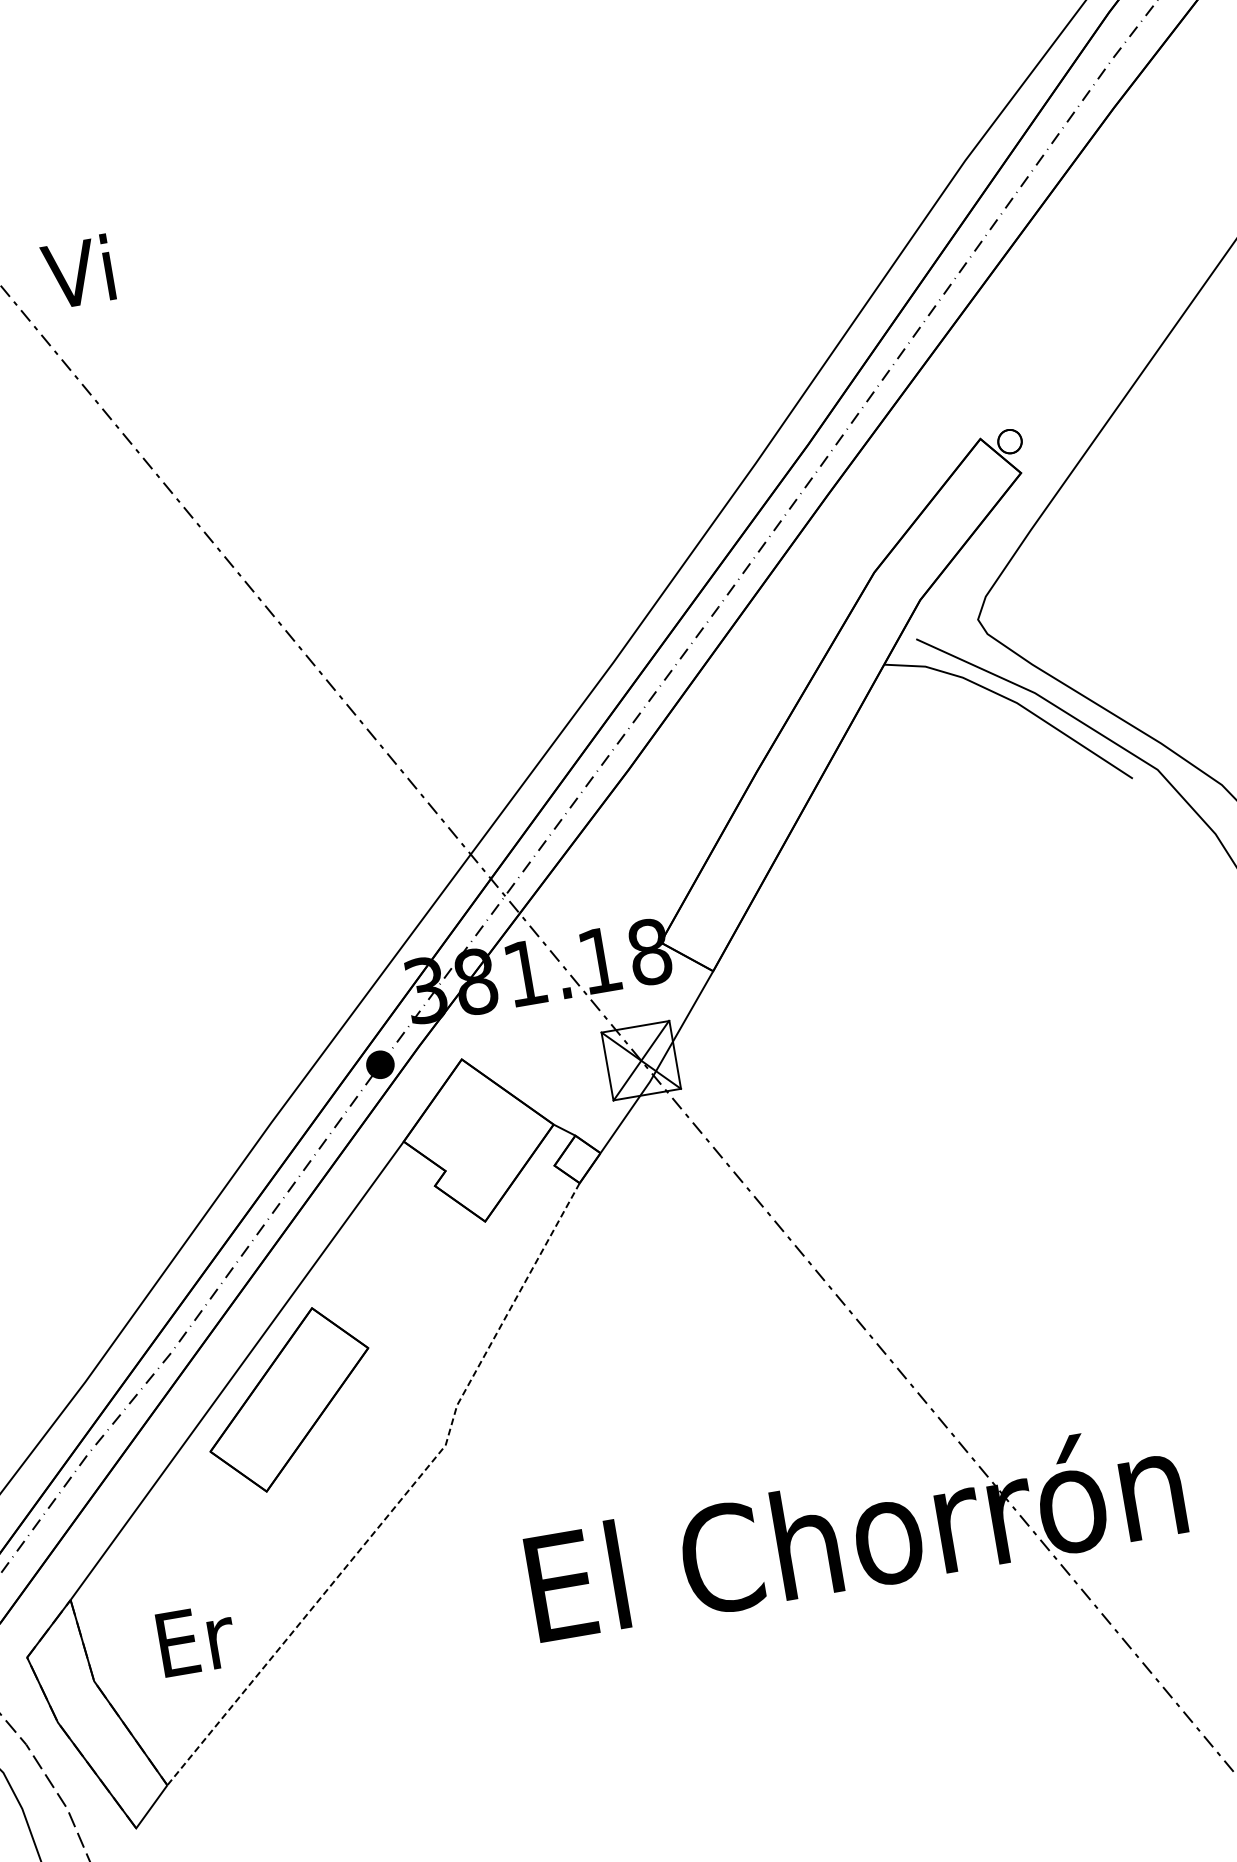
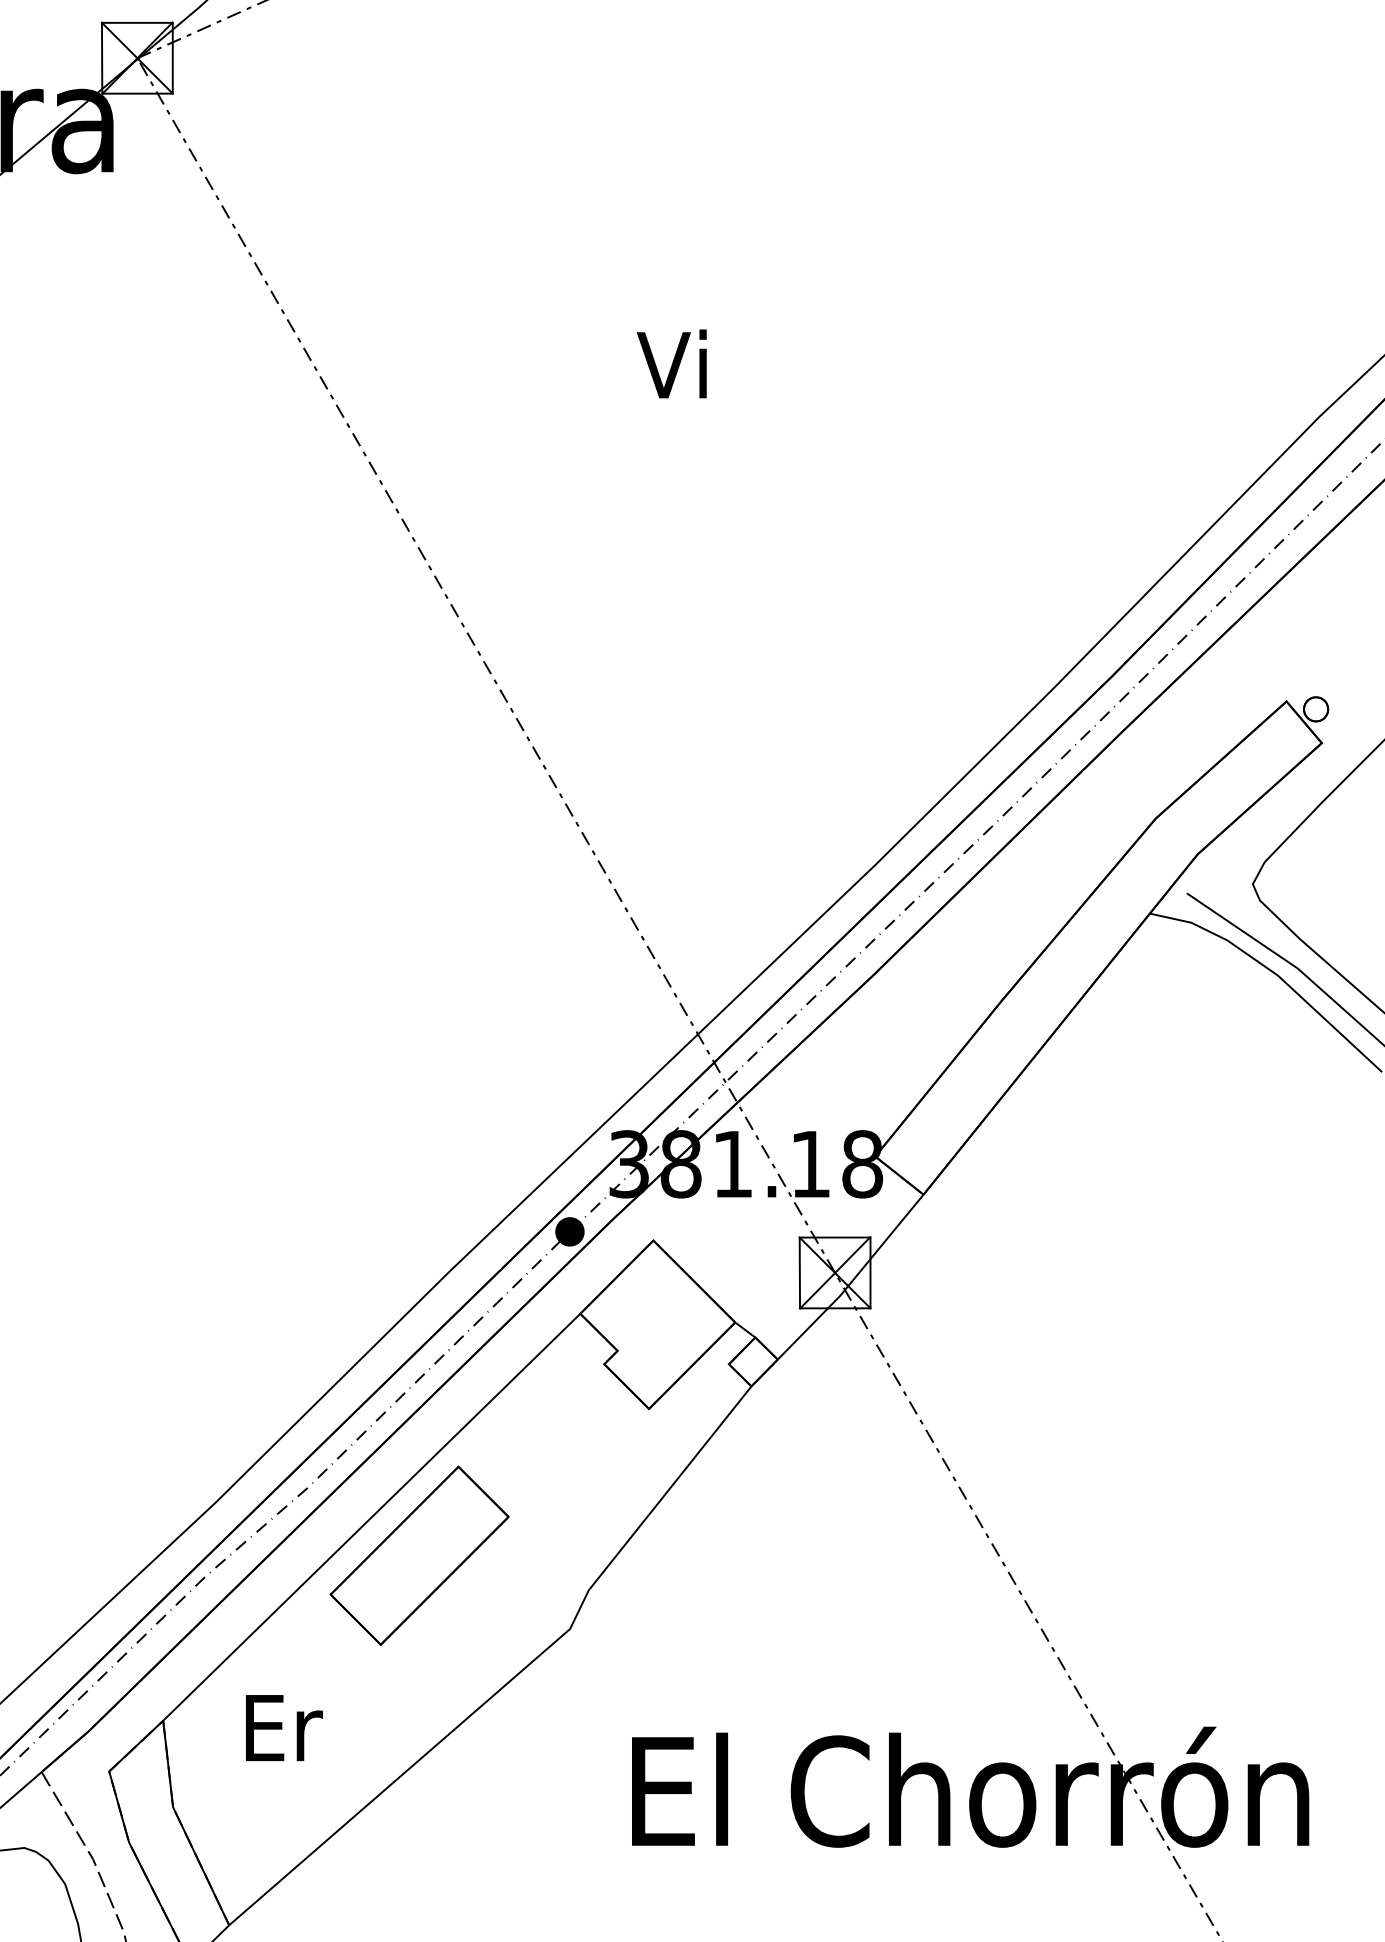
text: (77, 271) -> (671, 363), moved
line: (401, 1499) -> (515, 1676), dashed -> solid
text: (197, 1640) -> (284, 1728), moved

